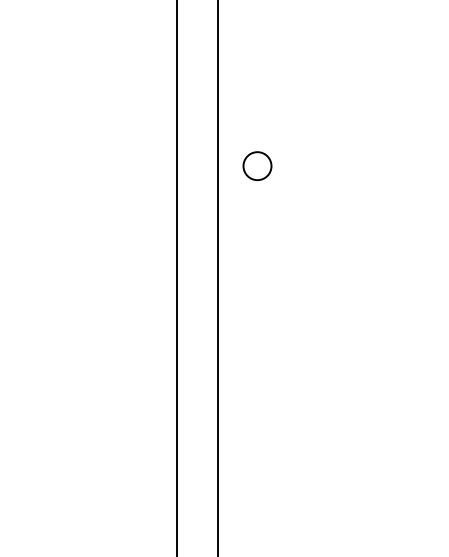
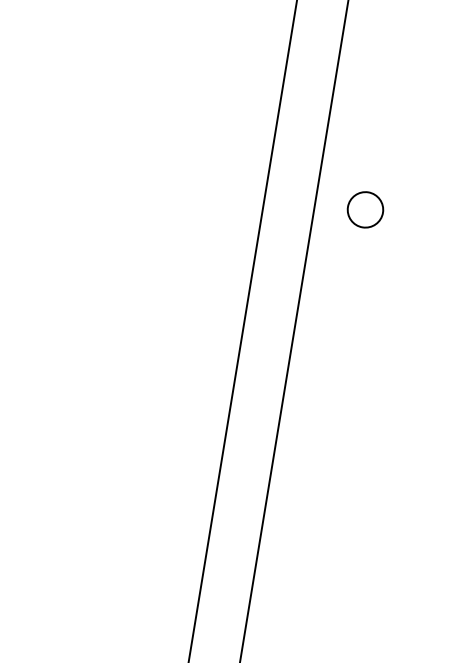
circle: (257, 166) -> (365, 210), moved

